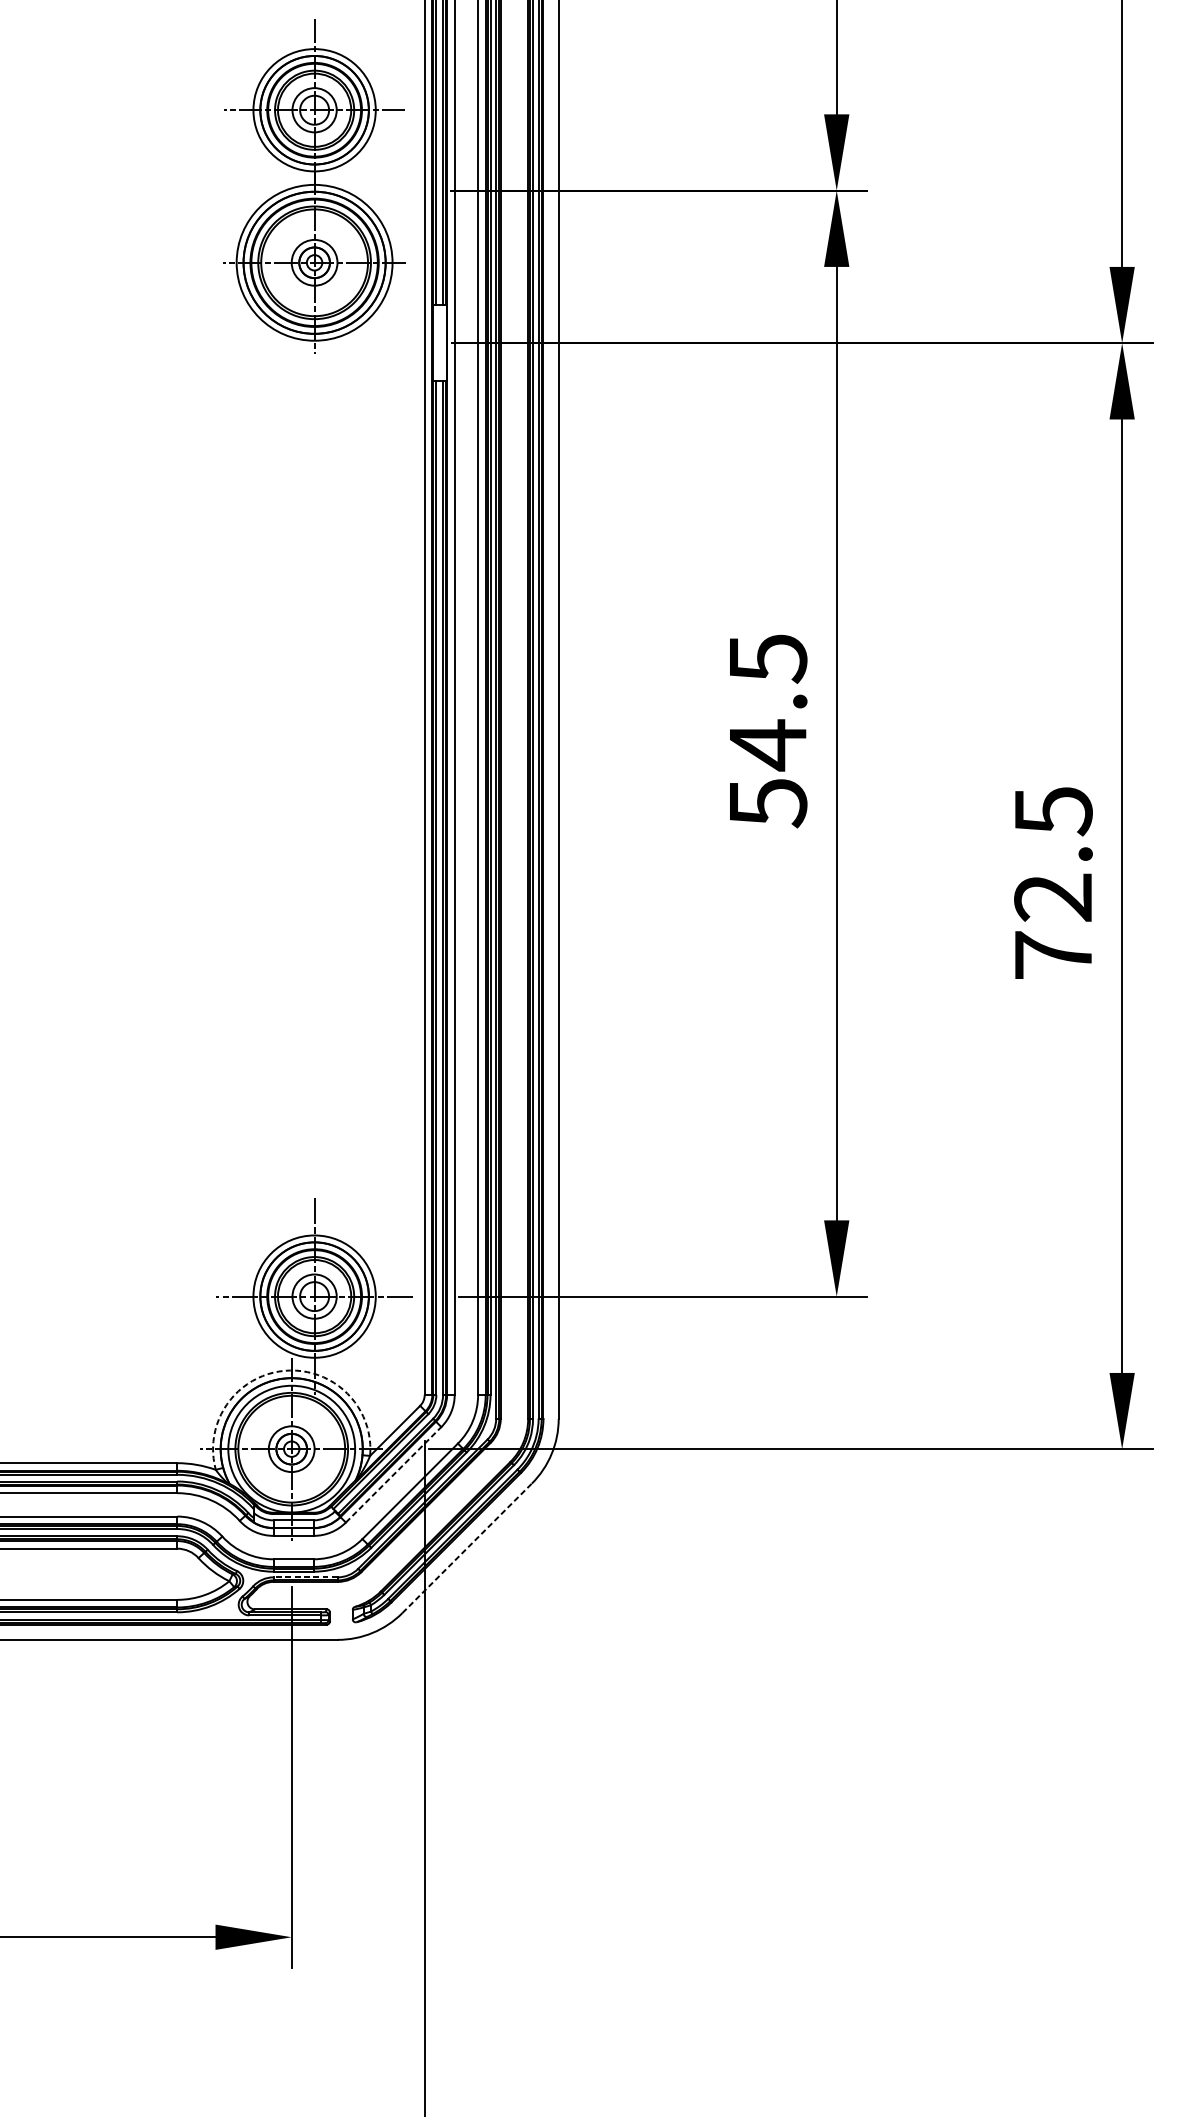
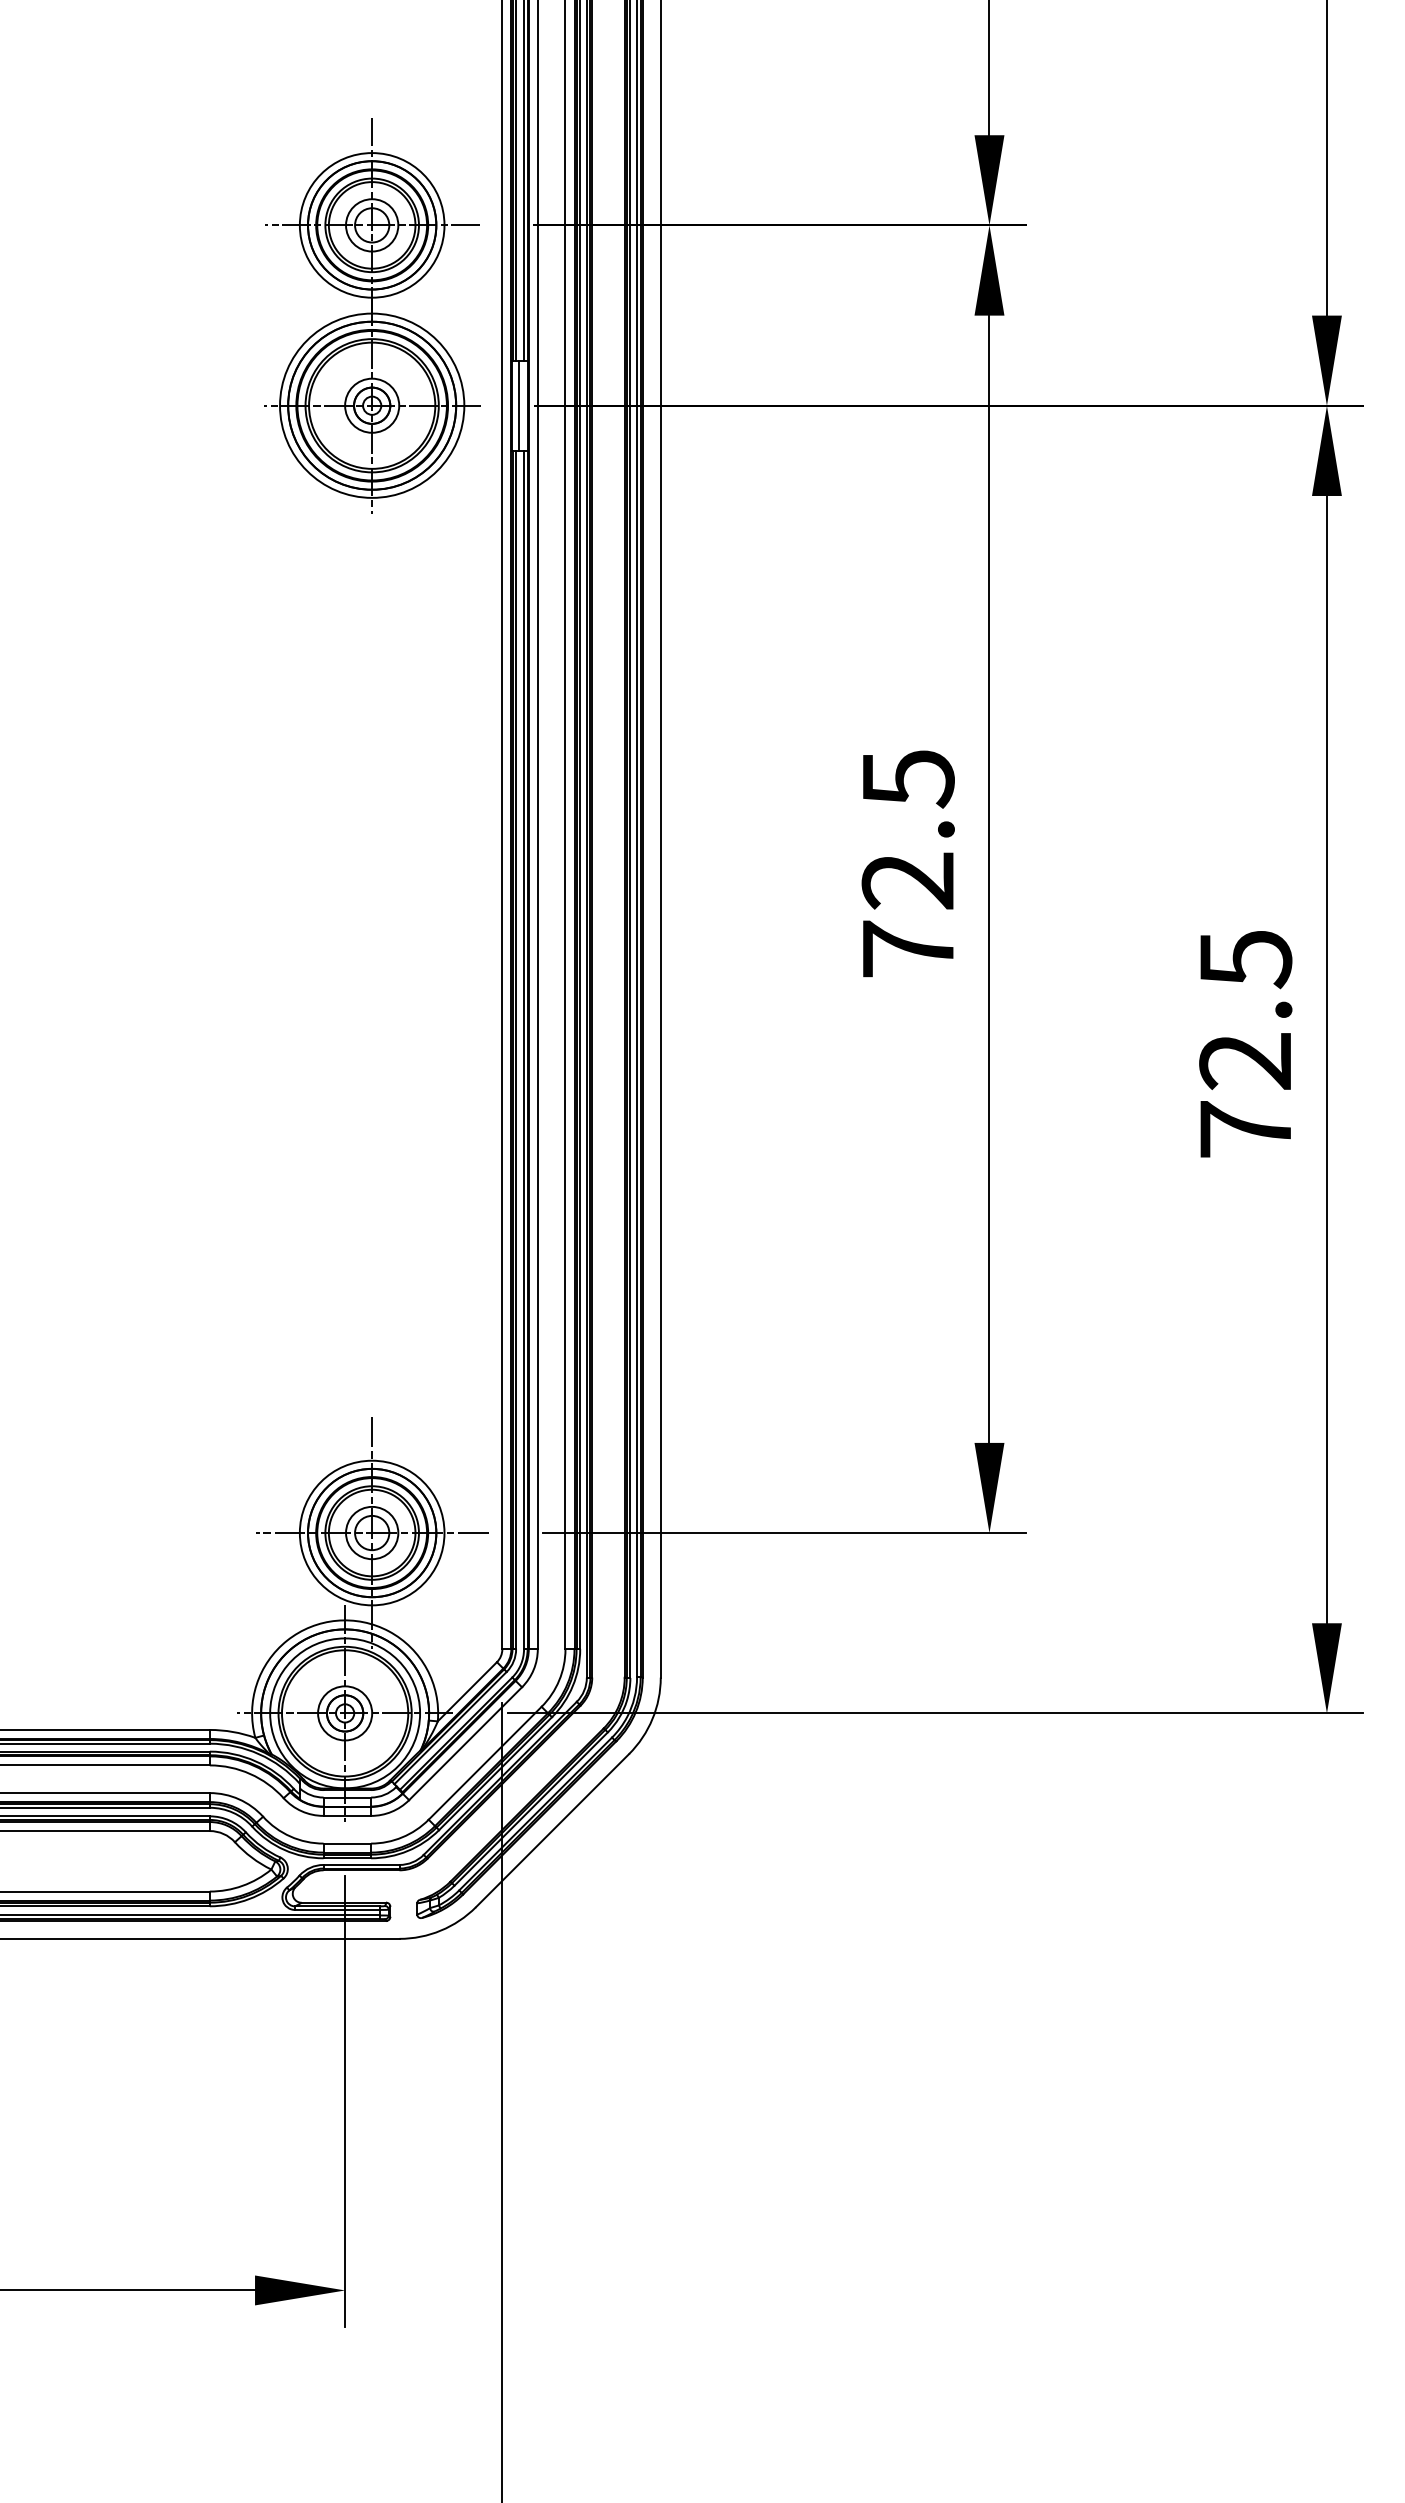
part: (314, 186) -> (372, 315), moved
line: (439, 342) -> (519, 405), added
text: (767, 773) -> (907, 914), 54.5 -> 72.5
arc: (284, 1370) -> (336, 1620), dashed -> solid
line: (393, 1474) -> (465, 1743), dashed -> solid
line: (467, 1548) -> (552, 1830), dashed -> solid
line: (305, 1576) -> (361, 1864), dashed -> solid

